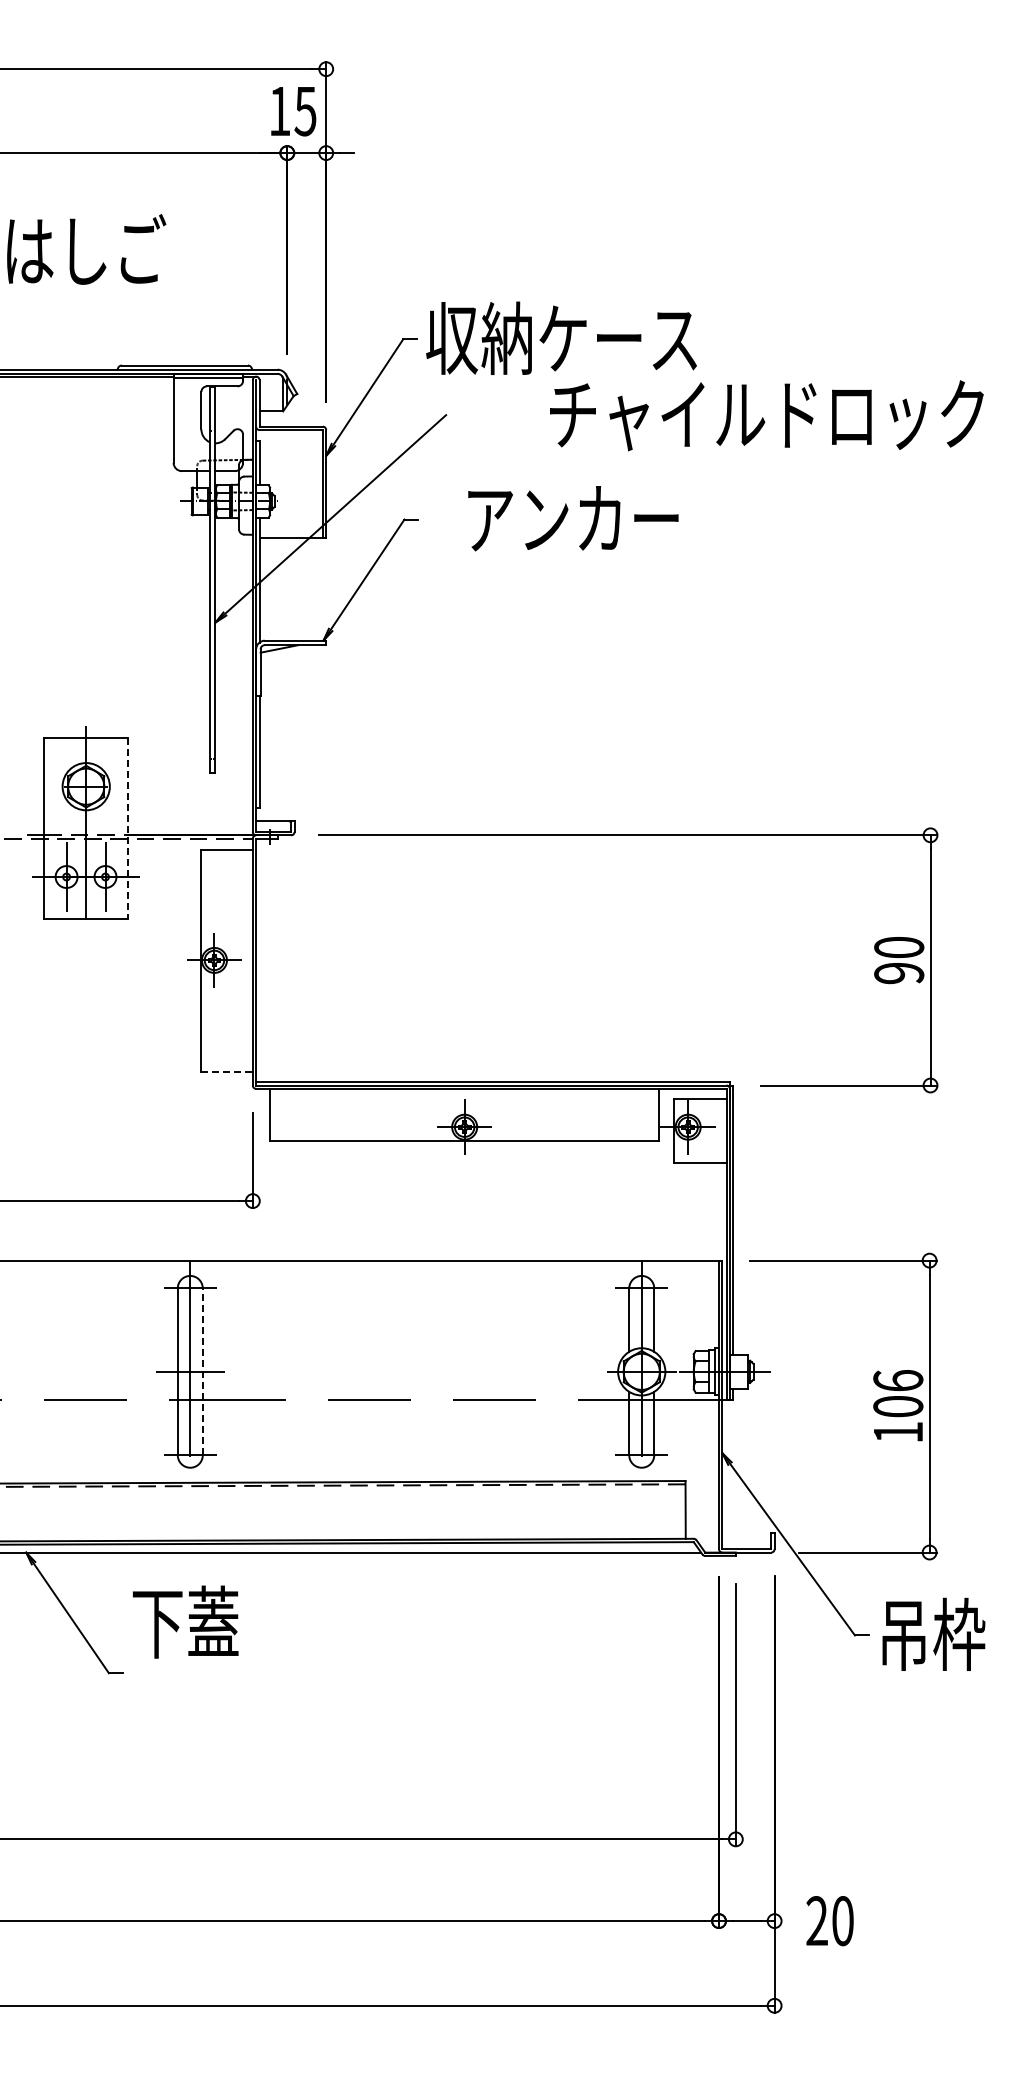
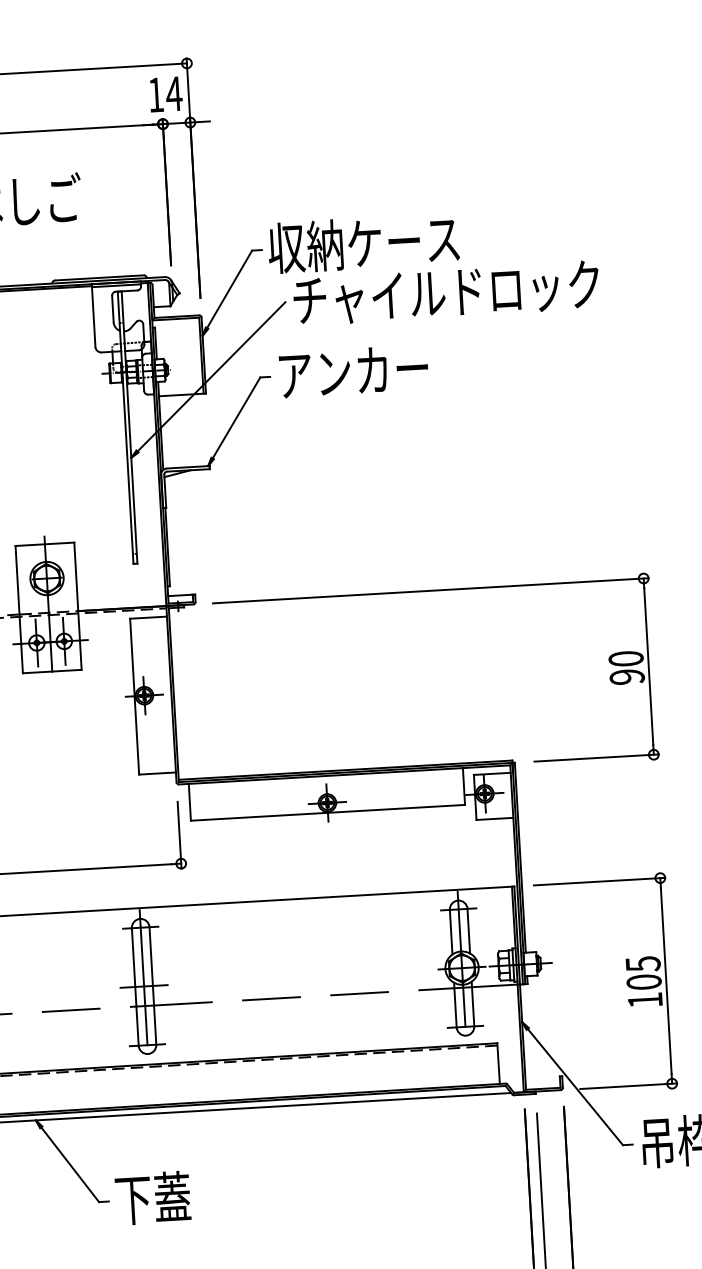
text: (305, 111) -> (174, 94), 15 -> 14
text: (766, 415) -> (446, 293), moved
text: (573, 518) -> (353, 371), moved
line: (127, 828) -> (77, 606), dashed -> solid
line: (227, 1071) -> (158, 773), dashed -> solid
line: (202, 1371) -> (152, 985), dashed -> solid
text: (898, 1381) -> (643, 964), 106 -> 105
text: (185, 1621) -> (152, 1197), moved

